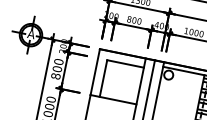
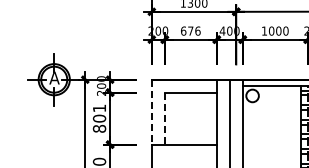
text: (134, 19) -> (190, 30), 800 -> 676
text: (58, 61) -> (99, 108), 800 -> 801
line: (94, 72) -> (151, 112), solid -> dashed
line: (103, 78) -> (164, 118), solid -> dashed

